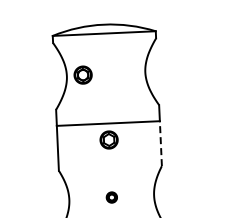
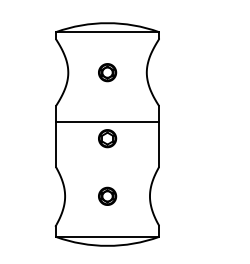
part: (83, 74) -> (107, 72), moved
line: (161, 143) -> (159, 144), dashed -> solid
part: (111, 196) -> (107, 195), size x1.67

